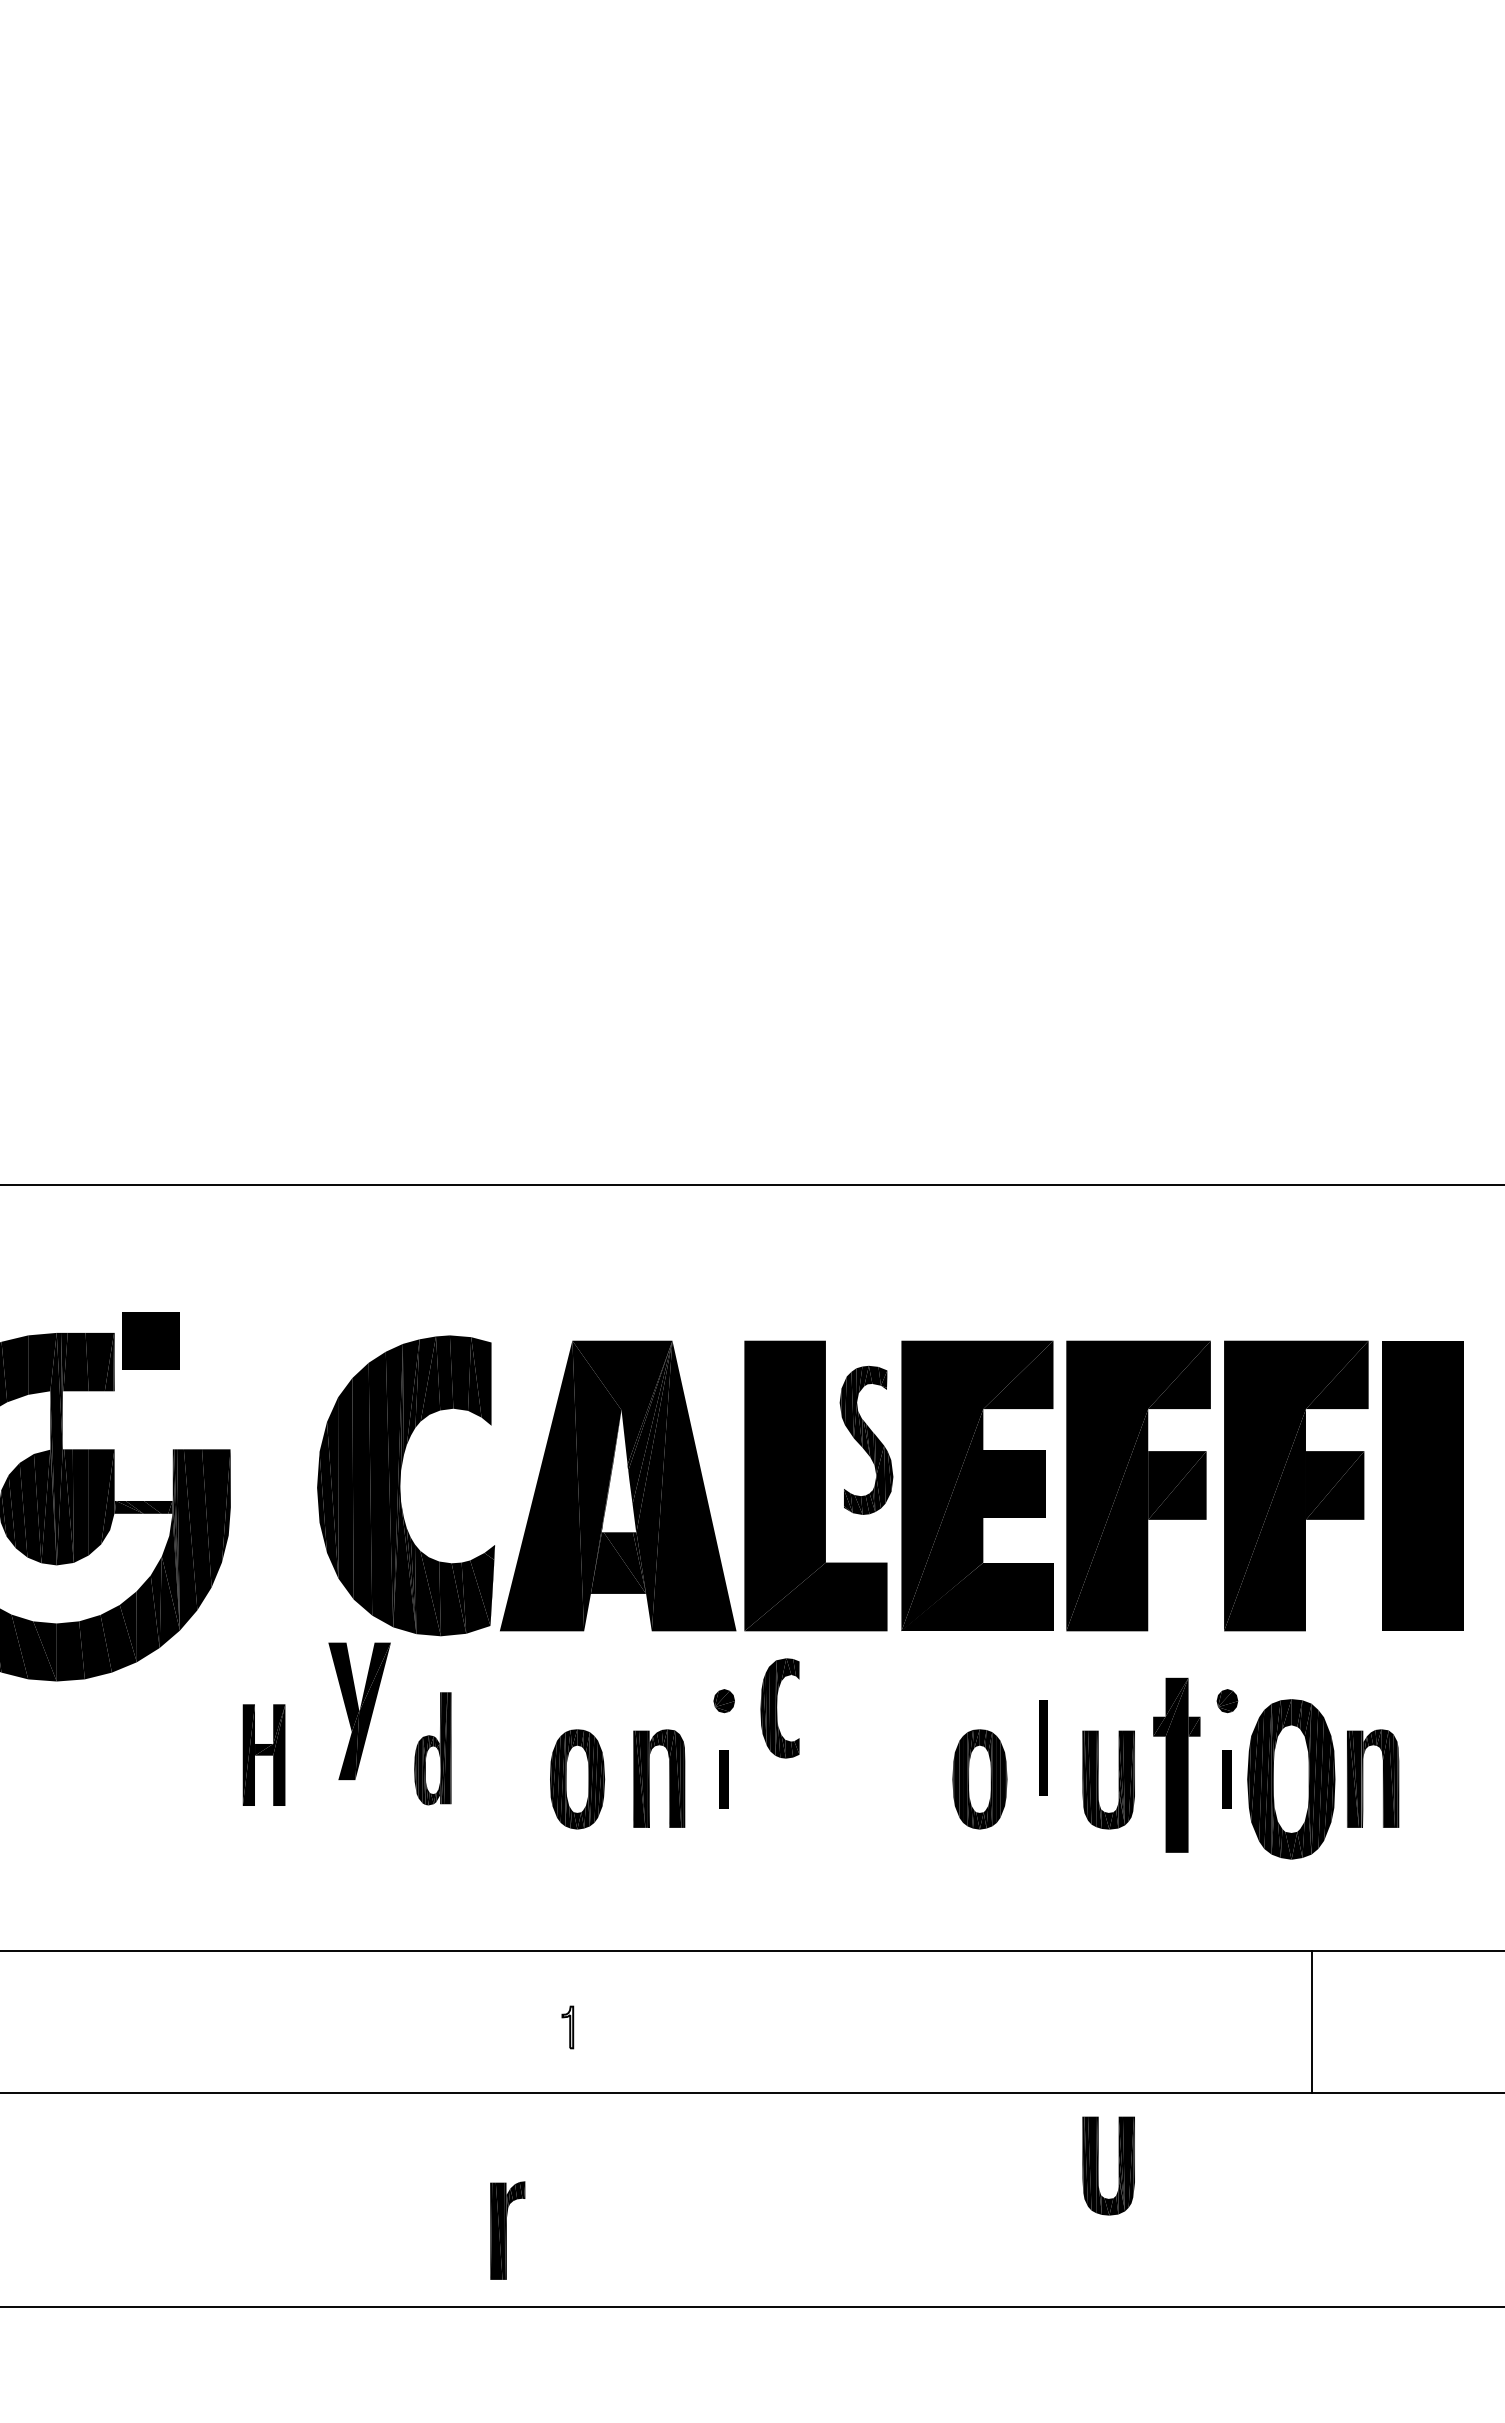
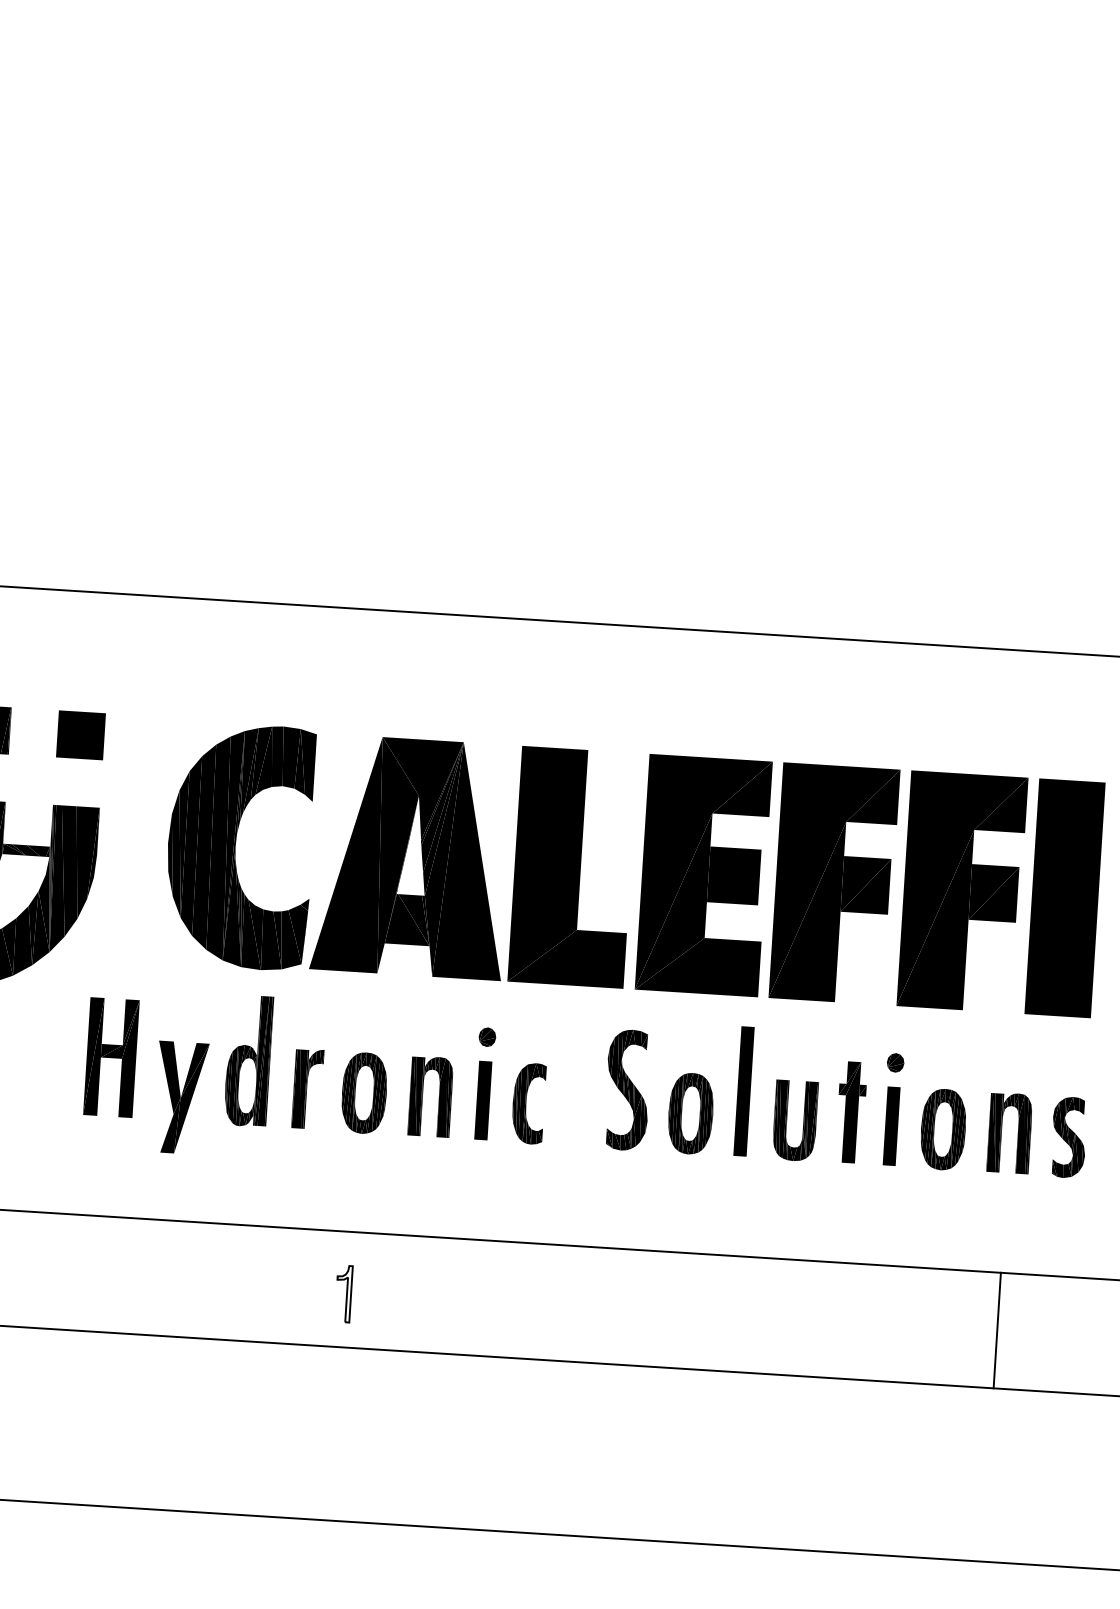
part: (150, 1340) -> (80, 735), moved
part: (866, 1439) -> (627, 1089), moved
part: (779, 1708) -> (528, 1103), moved
part: (359, 1711) -> (180, 1098), moved
part: (1043, 1747) -> (744, 1091), size x1.67
part: (432, 1748) -> (248, 1060), size x1.43
part: (263, 1754) -> (110, 1056), size x1.43
part: (1176, 1765) -> (851, 1112), size x0.71
part: (723, 1779) -> (482, 1100), size x1.67
part: (1226, 1779) -> (890, 1126), size x1.67
part: (1290, 1779) -> (942, 1129), size x0.62
part: (1446, 1779) -> (1069, 1137), added
line: (1311, 2021) -> (996, 1330), moved
part: (567, 2027) -> (343, 1293), size x1.67
part: (1098, 2165) -> (767, 1433), removed
part: (507, 2230) -> (307, 1088), moved

